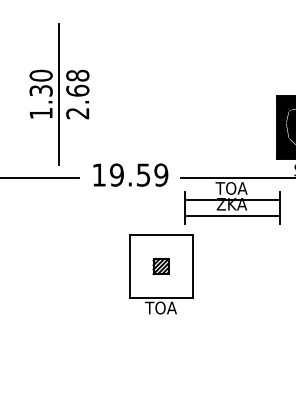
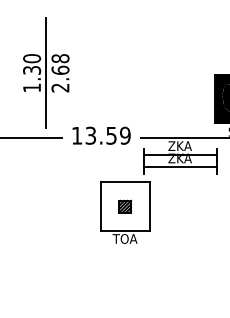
text: (116, 174) -> (90, 135), 19.59 -> 13.59
text: (231, 188) -> (179, 146), TOA -> ZKA

